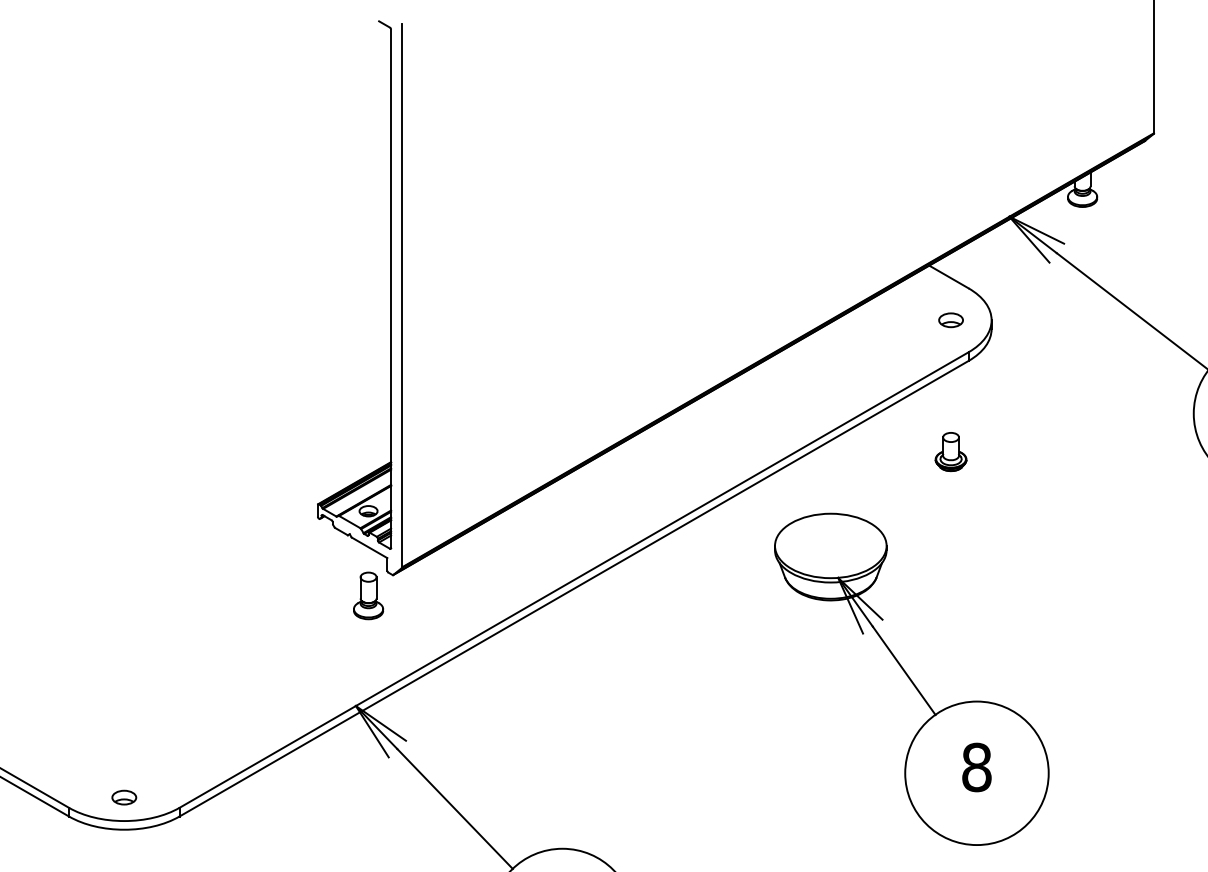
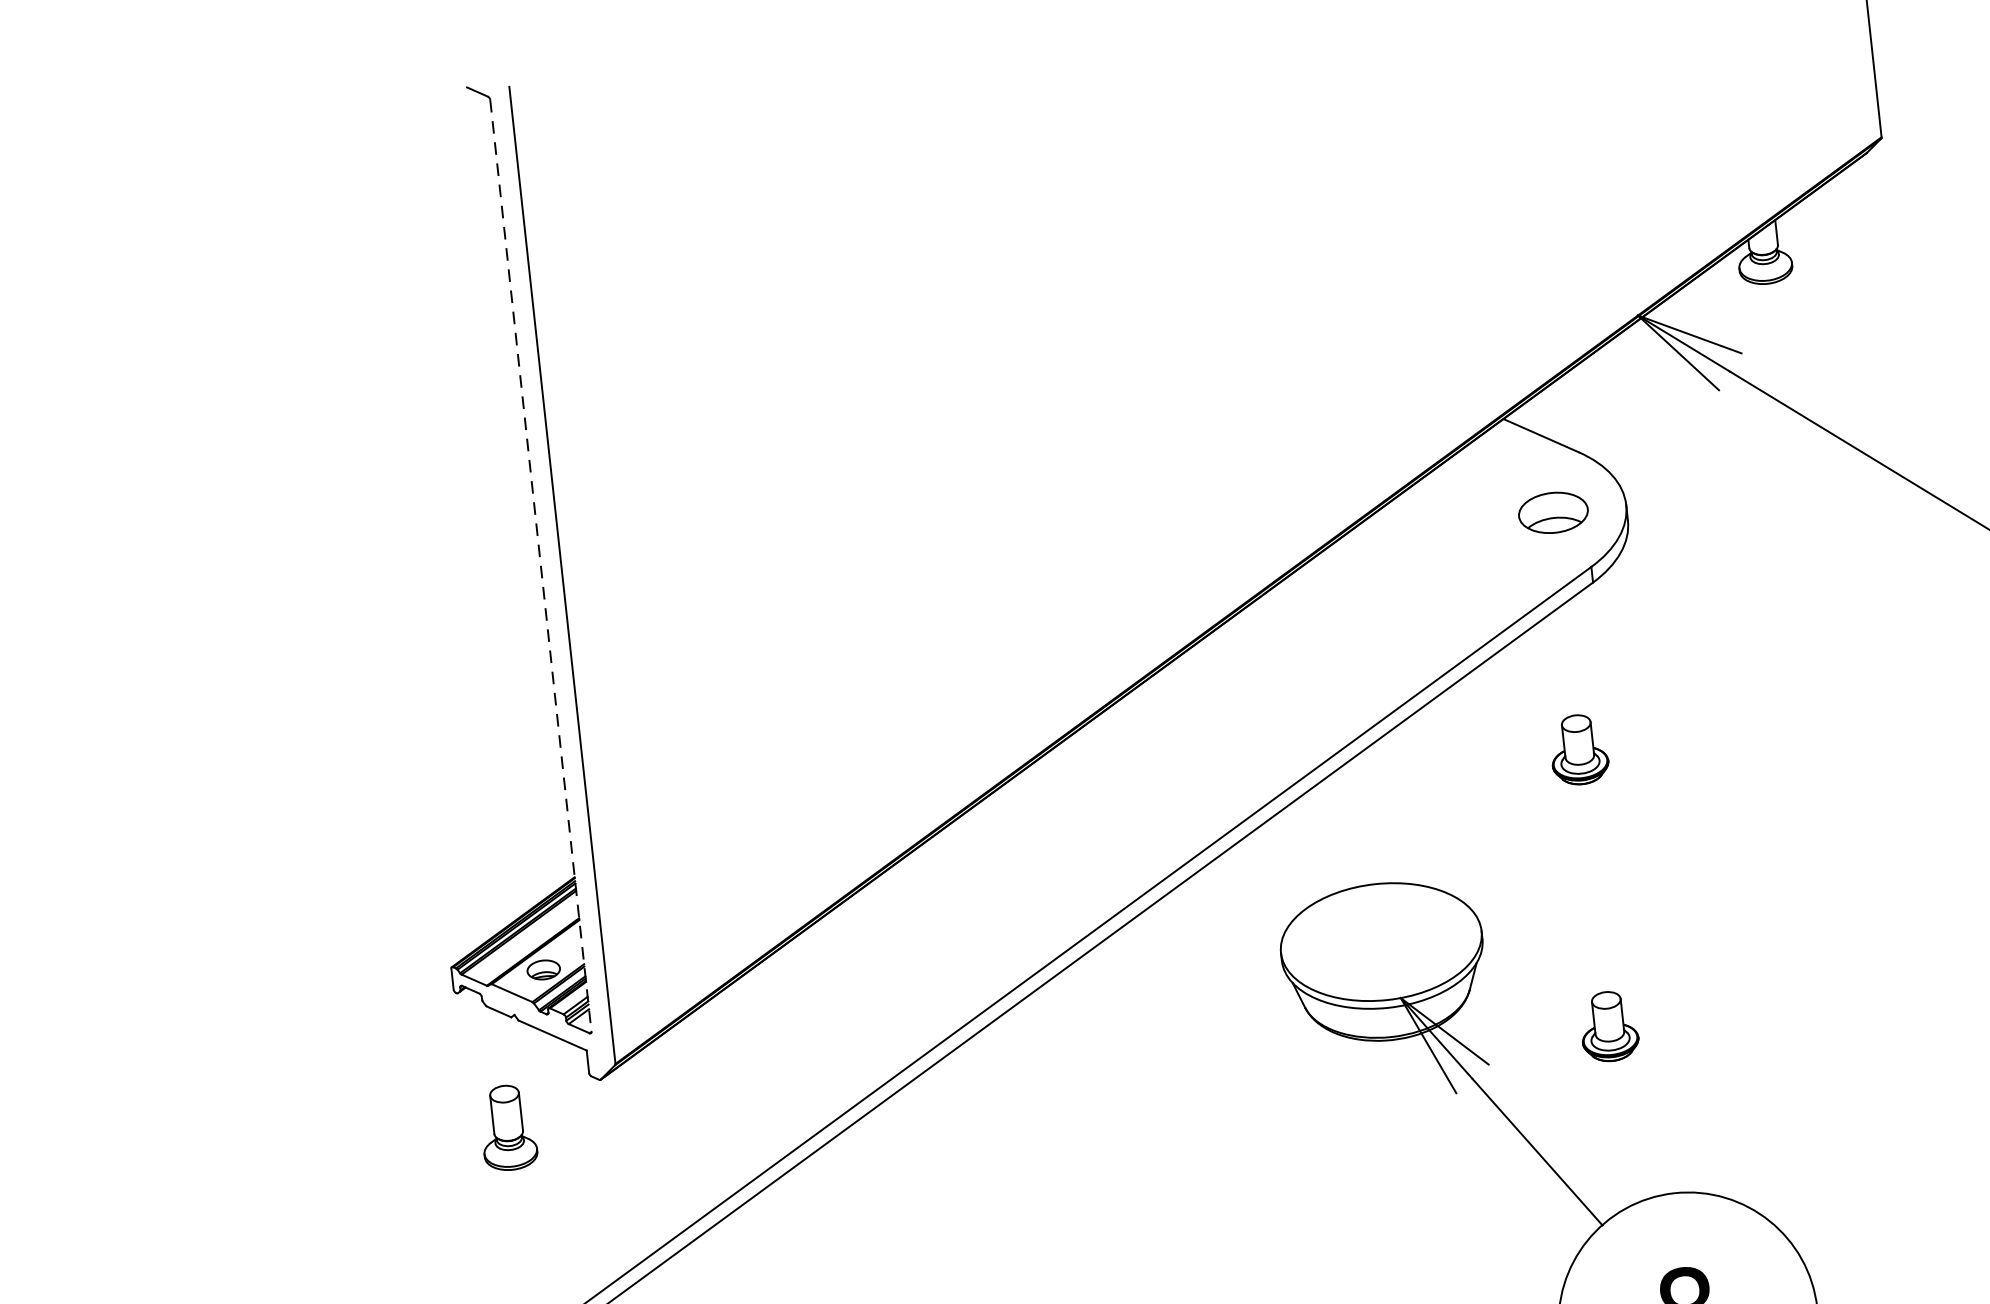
line: (391, 289) -> (541, 566), solid -> dashed
part: (950, 320) -> (1552, 513), size x1.6
part: (368, 595) -> (507, 1127), moved
part: (950, 606) -> (1608, 1027), added

